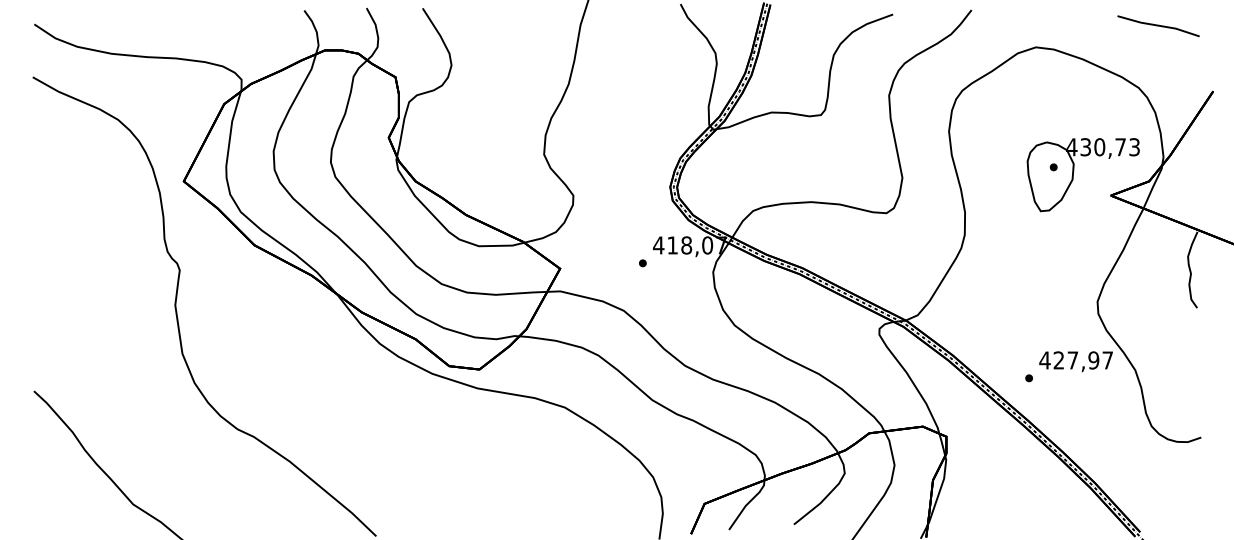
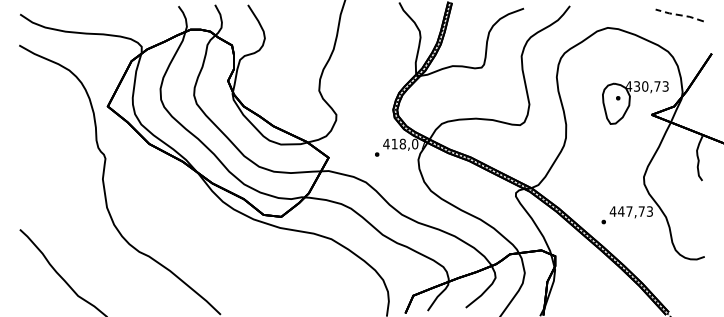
line: (1158, 26) -> (679, 15), solid -> dashed
text: (1081, 360) -> (634, 211), 427,97 -> 447,73

